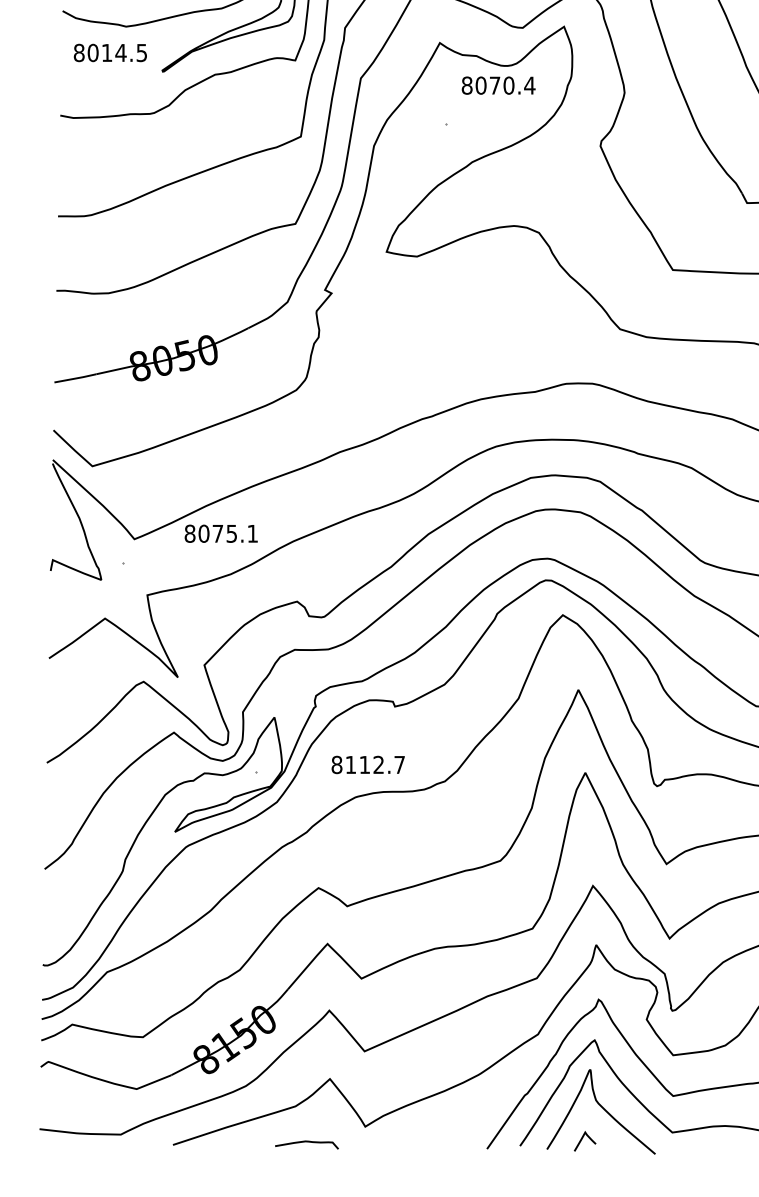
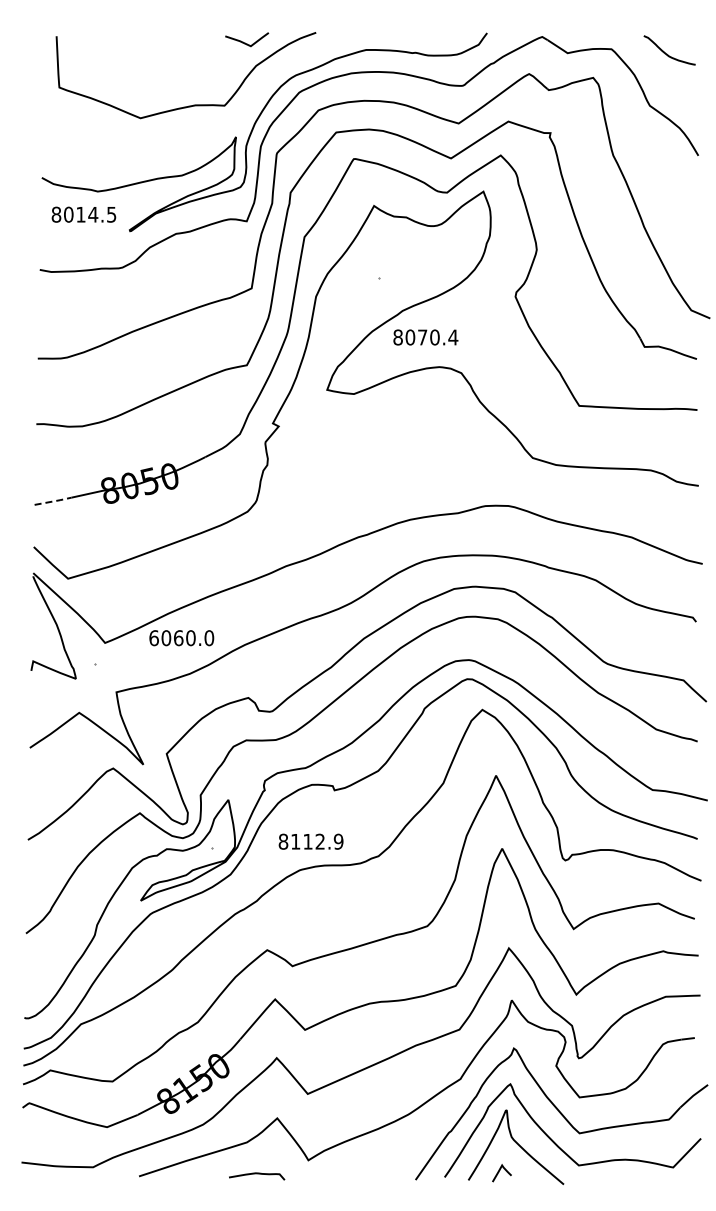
text: (498, 85) -> (425, 337), moved
line: (75, 378) -> (53, 501), solid -> dashed
text: (221, 534) -> (181, 638), 8075.1 -> 6060.0
text: (399, 764) -> (338, 841), 8112.7 -> 8112.9

